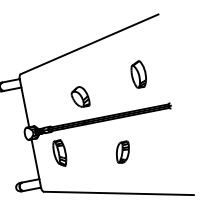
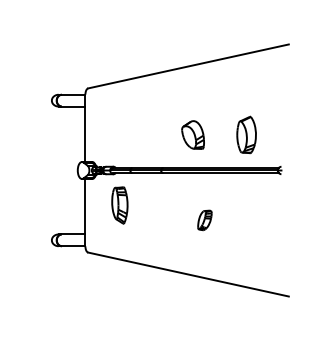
part: (138, 74) -> (246, 134), moved
part: (79, 96) -> (192, 134), moved
part: (122, 152) -> (204, 220), size x0.7

